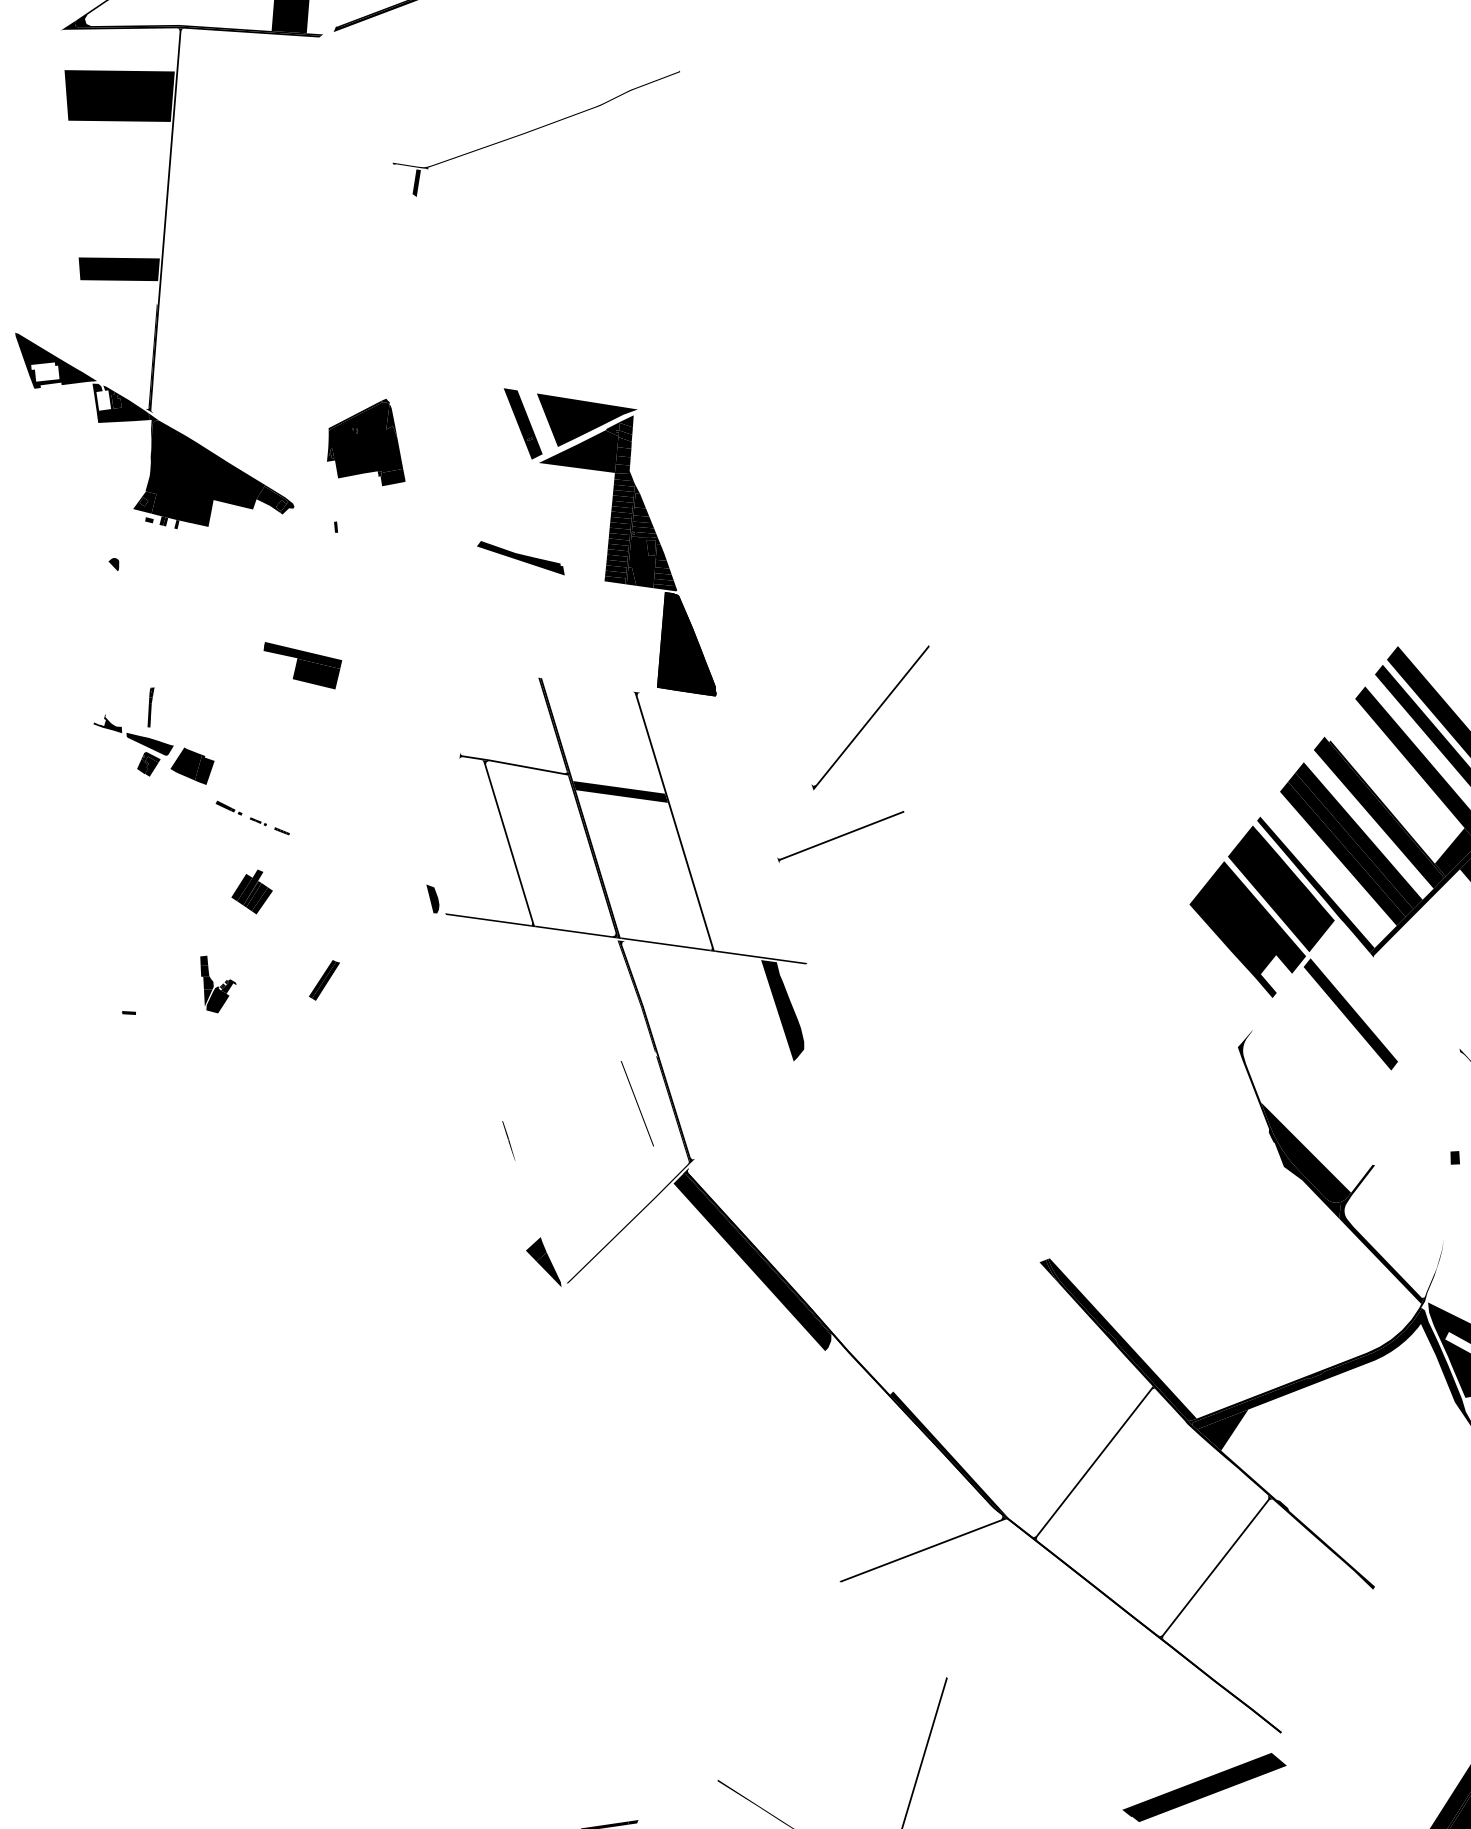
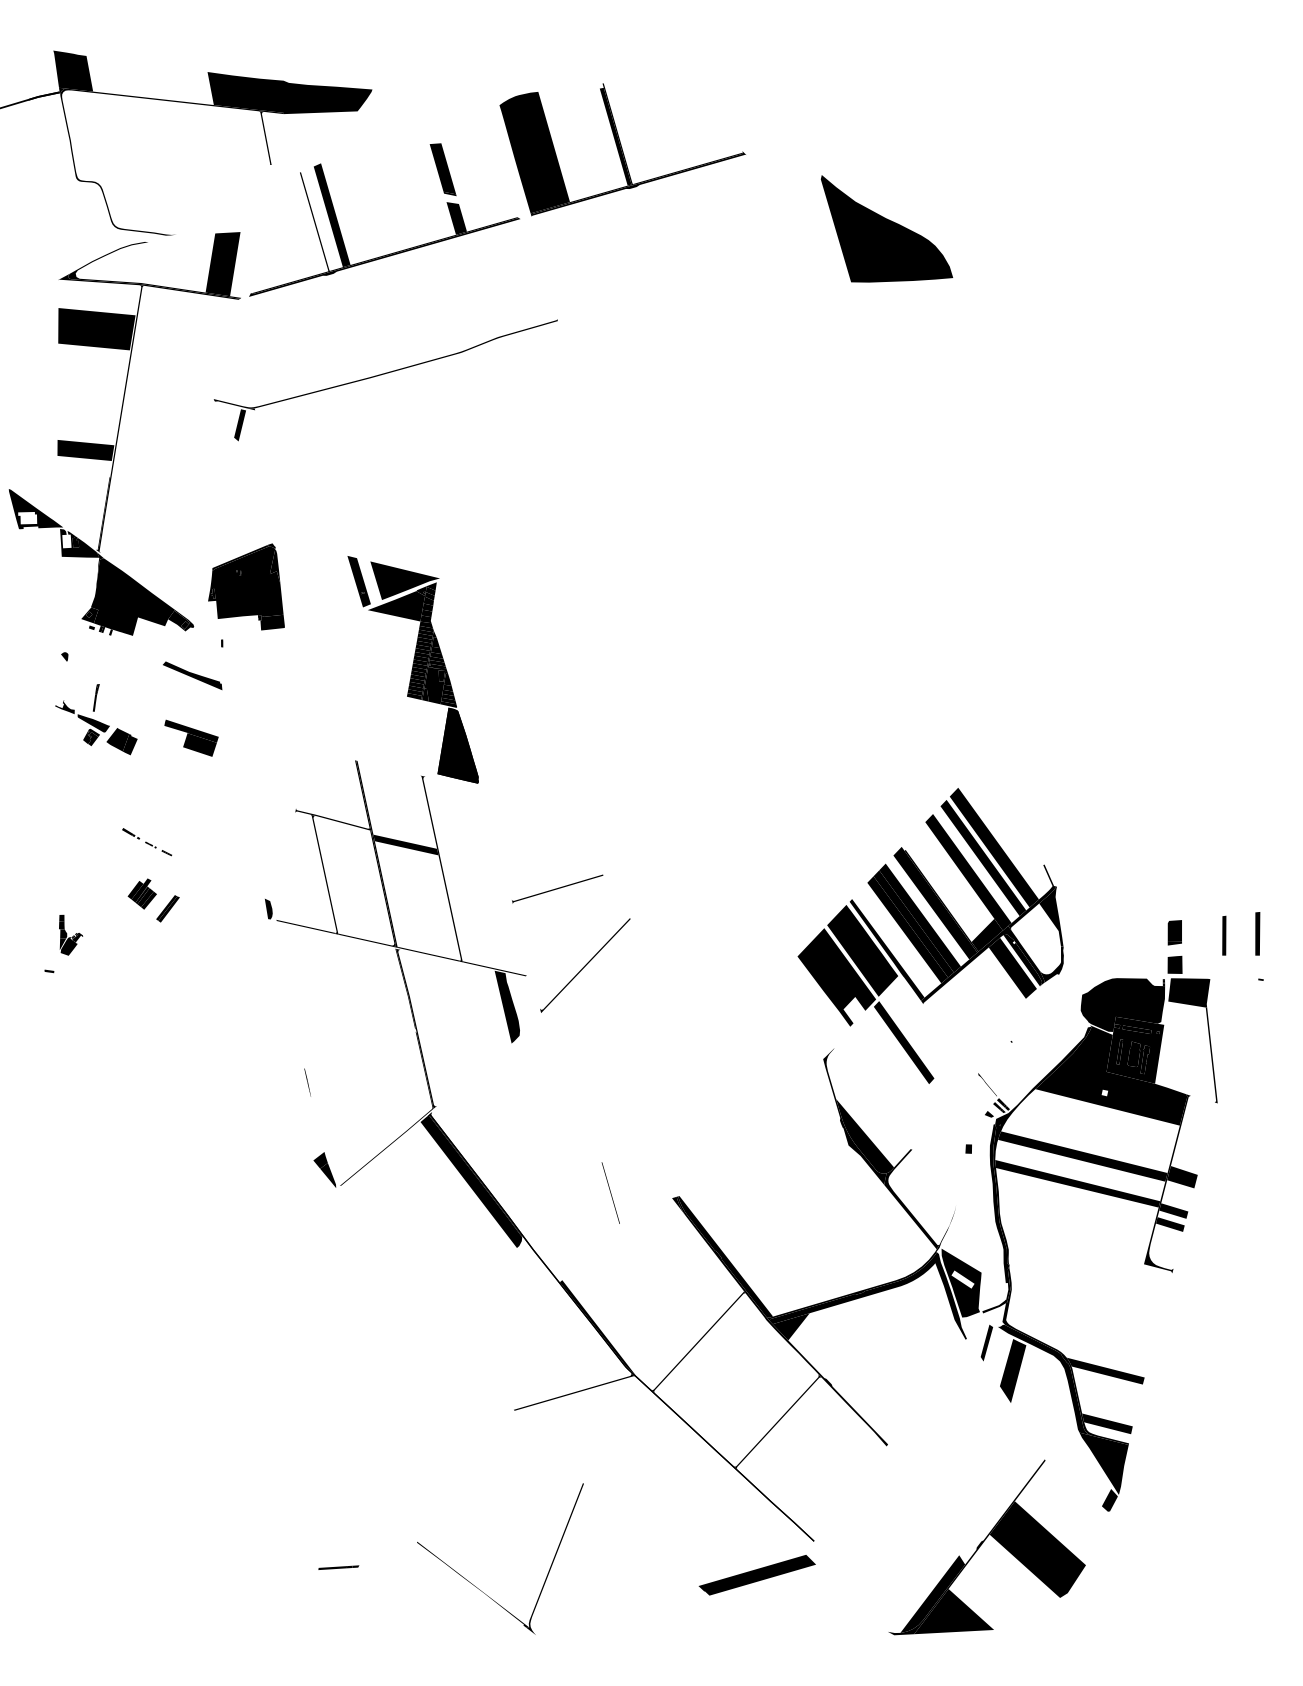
part: (537, 134) -> (385, 380), size x1.67
part: (363, 443) -> (246, 586), size x1.43
part: (520, 557) -> (192, 675), moved
part: (871, 717) -> (585, 965), moved
part: (153, 738) -> (96, 719), moved
part: (323, 979) -> (167, 908), moved
part: (219, 982) -> (71, 934), moved
line: (636, 1102) -> (610, 1192), moved

